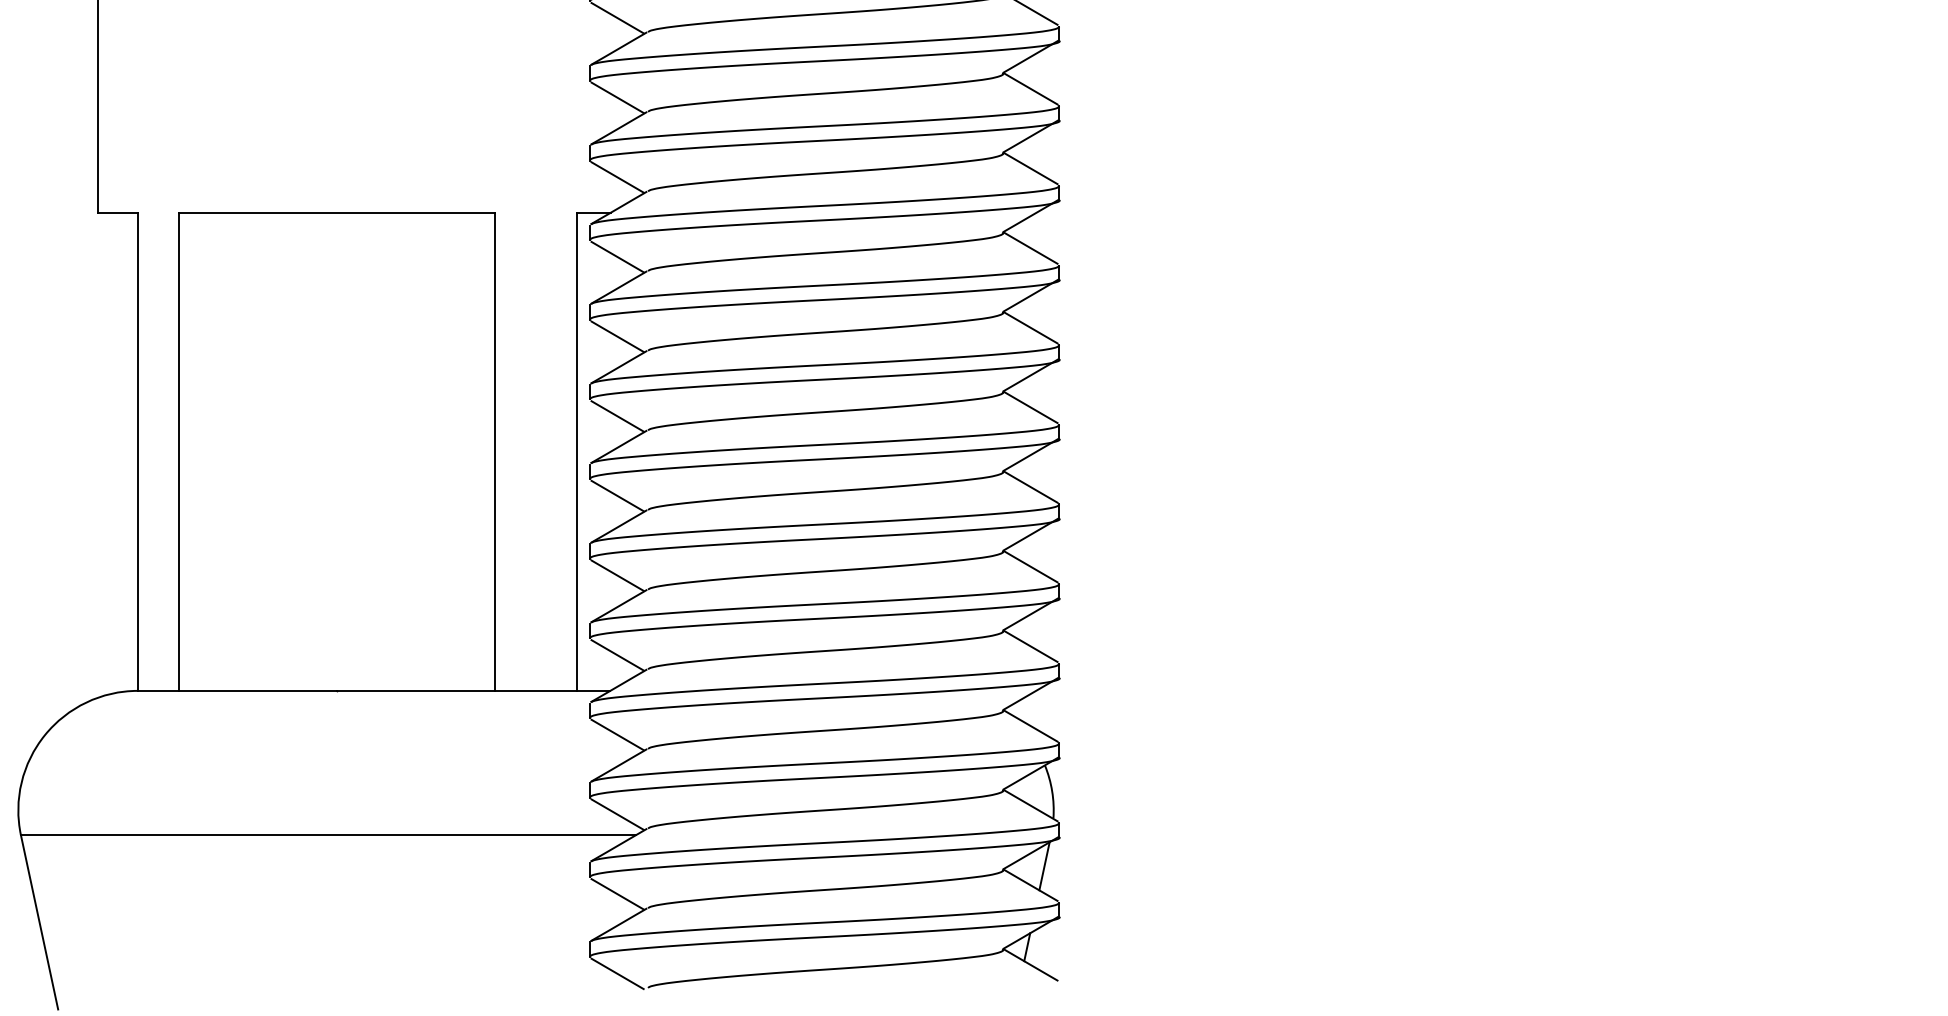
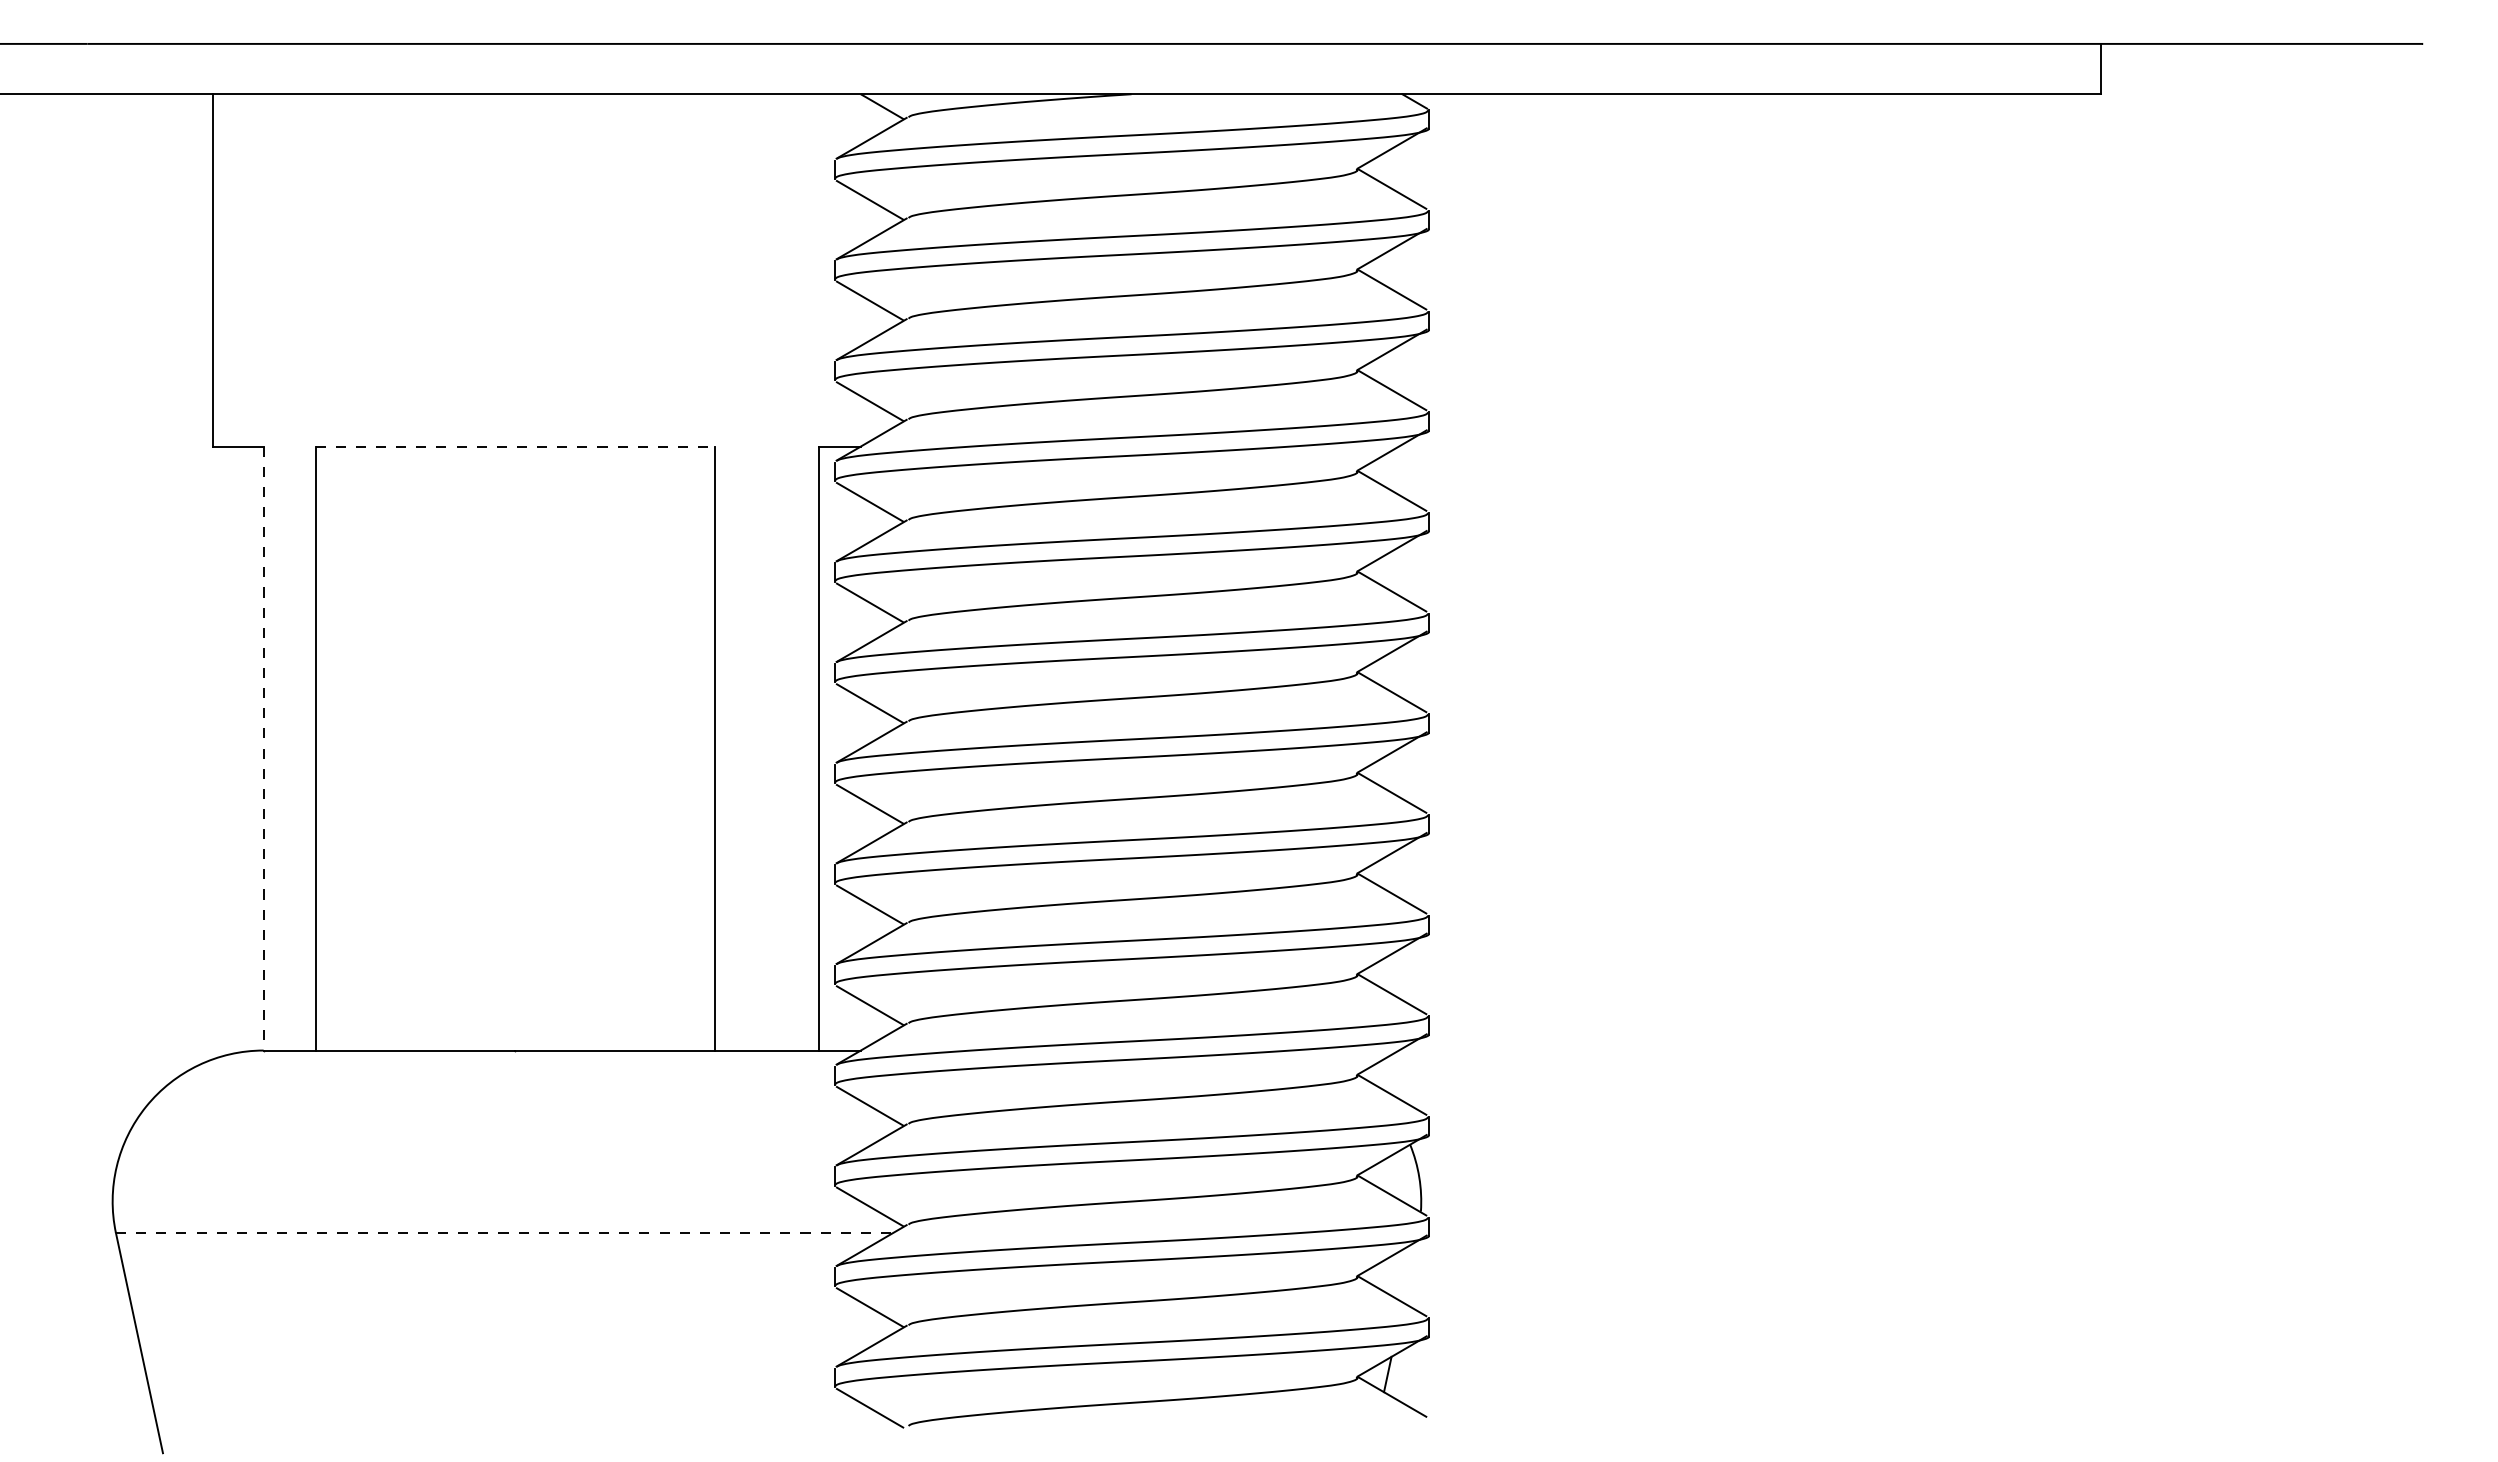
line: (337, 212) -> (515, 446), solid -> dashed
line: (137, 451) -> (263, 748), solid -> dashed
line: (328, 835) -> (504, 1233), solid -> dashed
line: (1044, 865) -> (1409, 1271), removed

